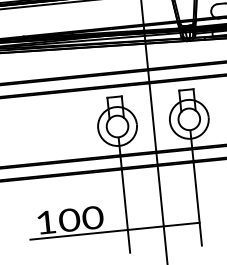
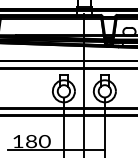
text: (69, 220) -> (31, 141), 100 -> 180

